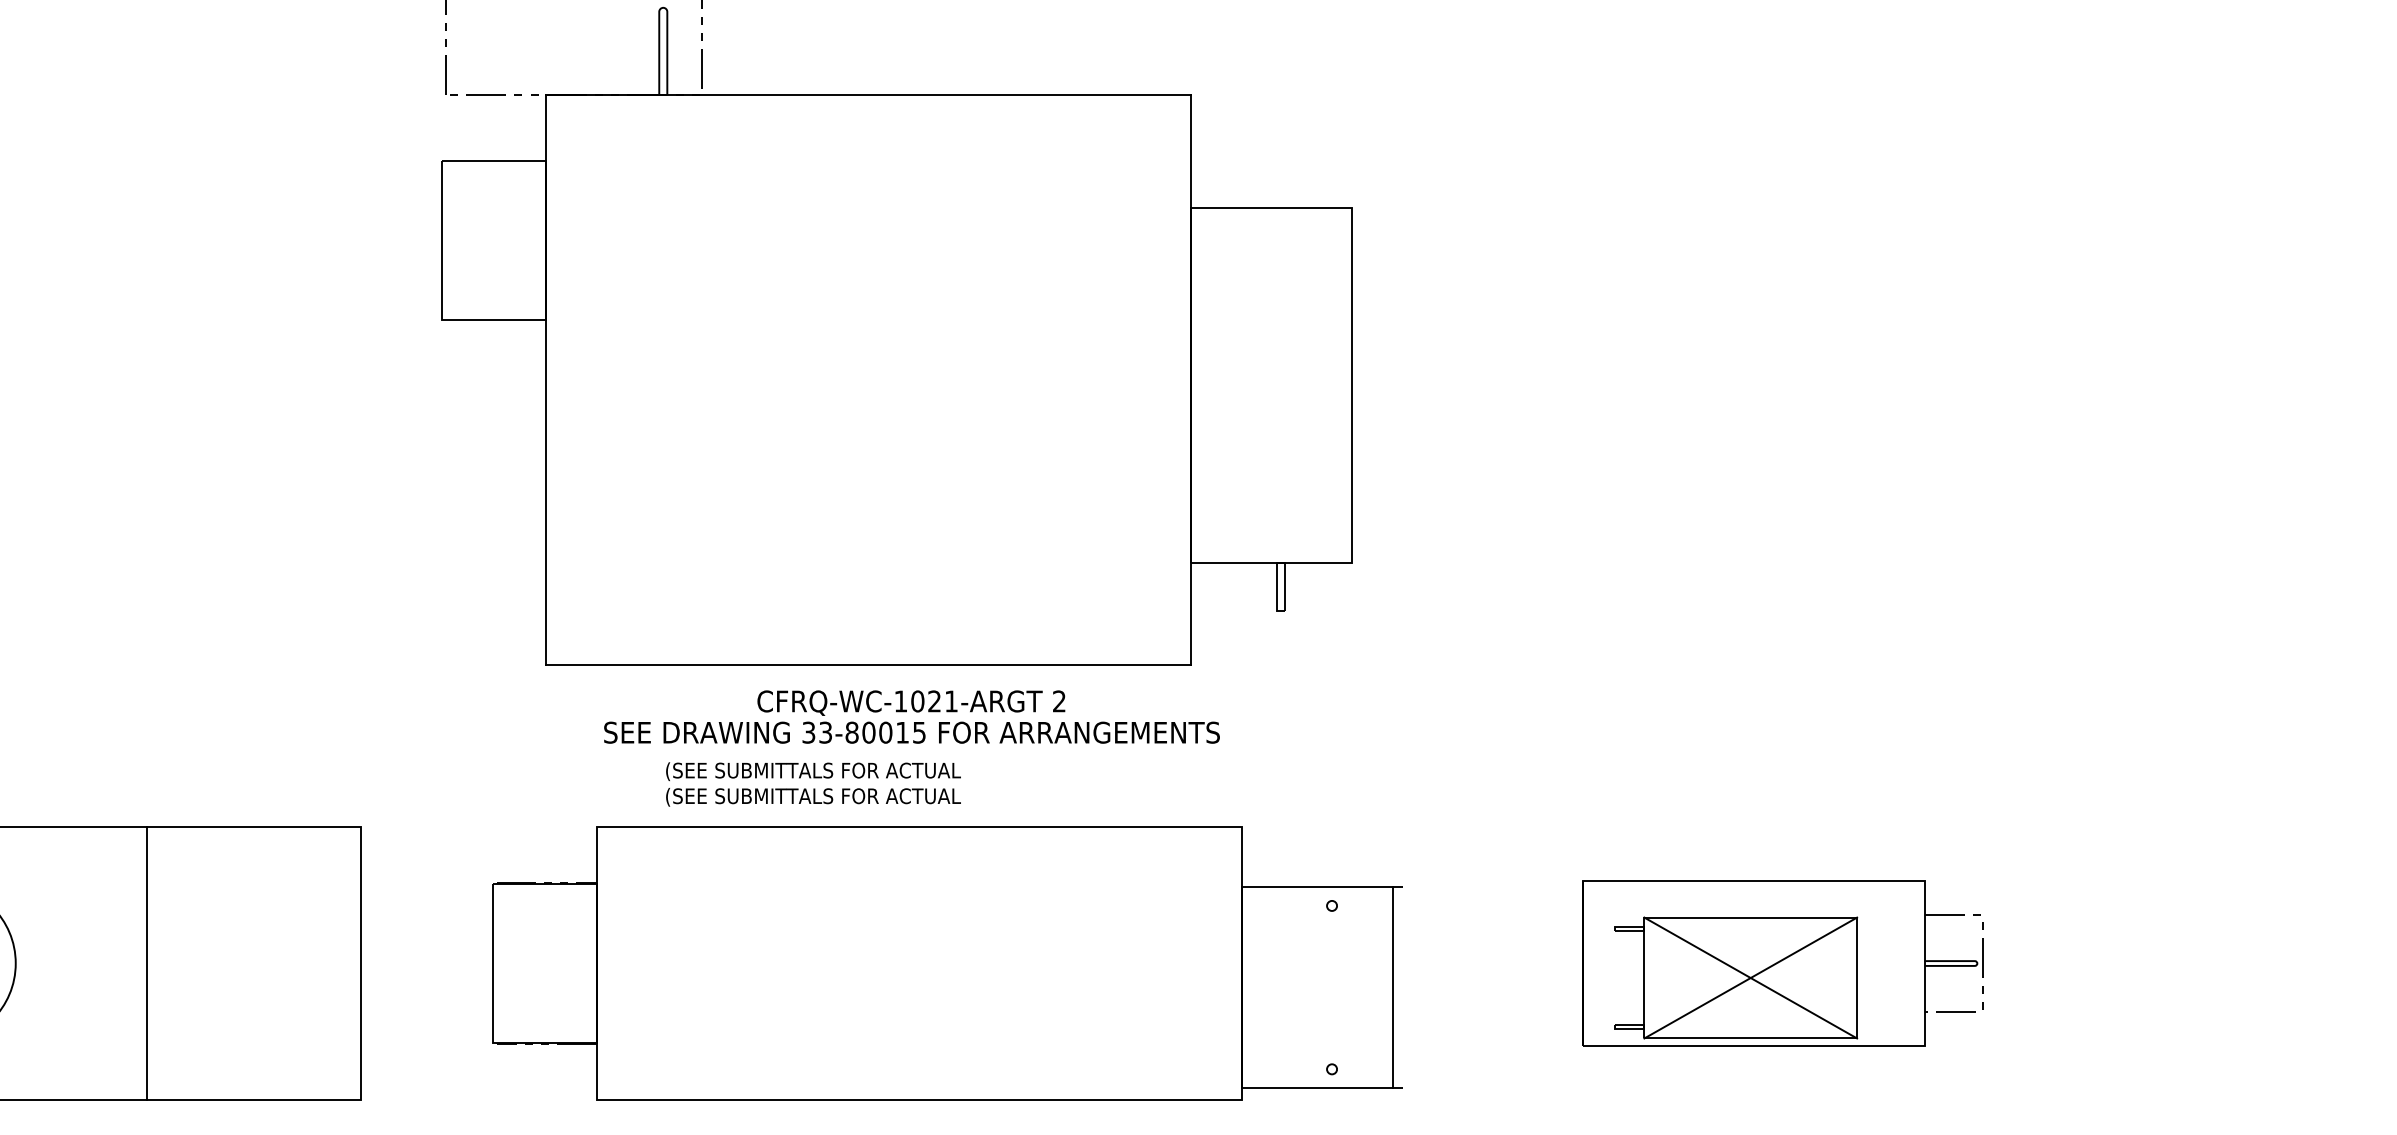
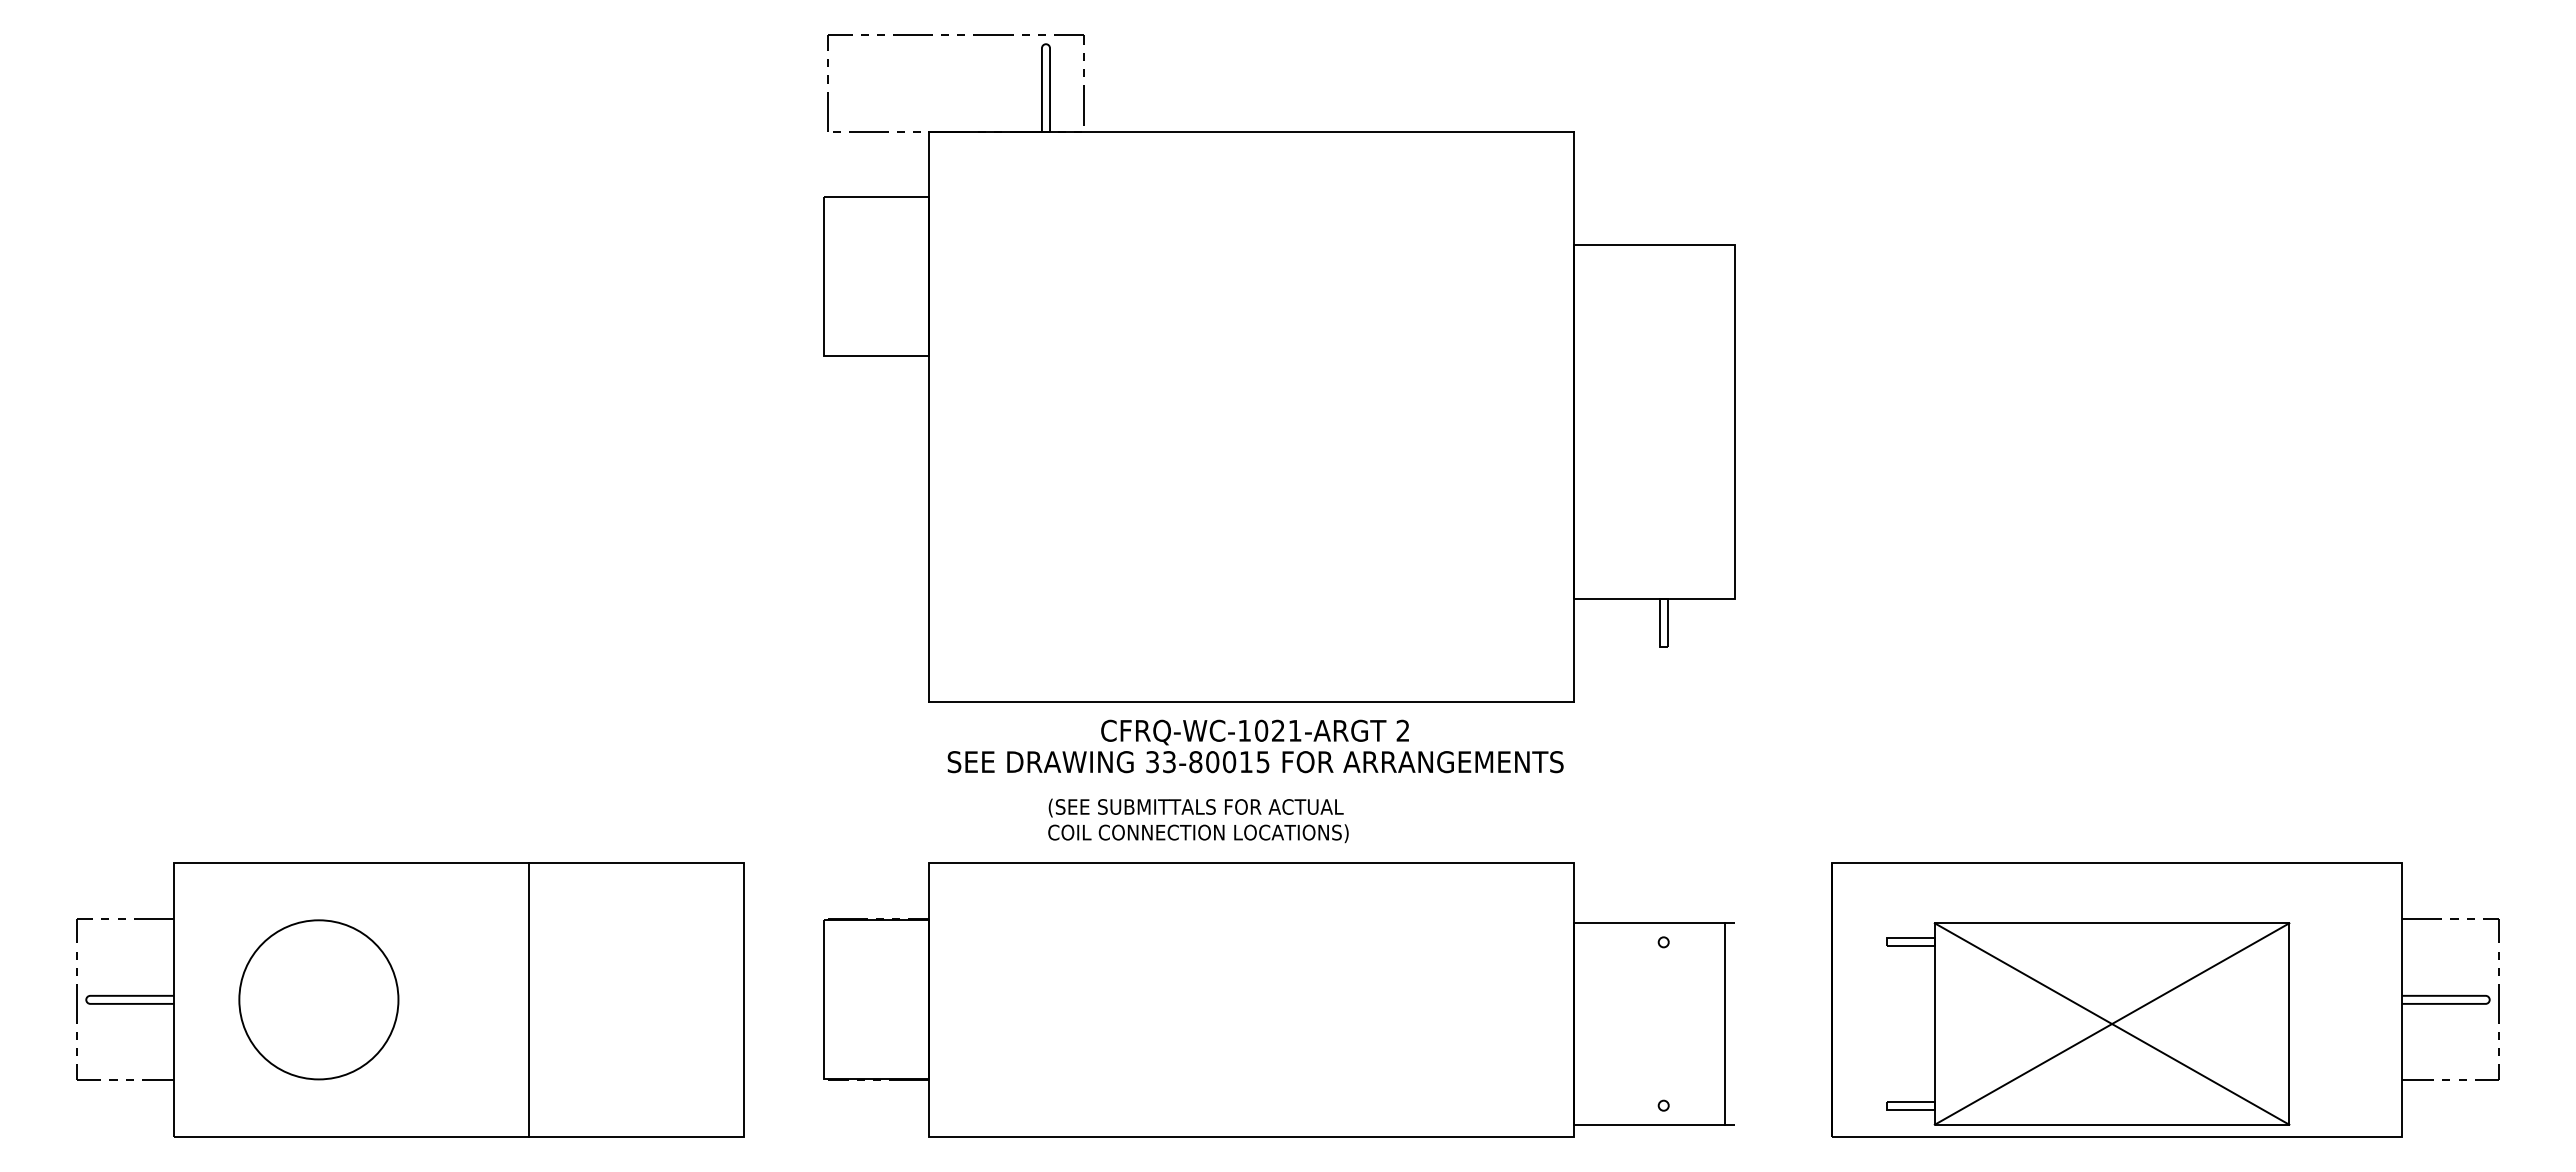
text: (911, 717) -> (1255, 746), moved
text: (815, 797) -> (1198, 833), (SEE SUBMITTALS FOR ACTUAL -> COIL CONNECTION LOCATIONS)
part: (946, 963) -> (1278, 999), moved
part: (1782, 963) -> (2165, 999), size x1.67

